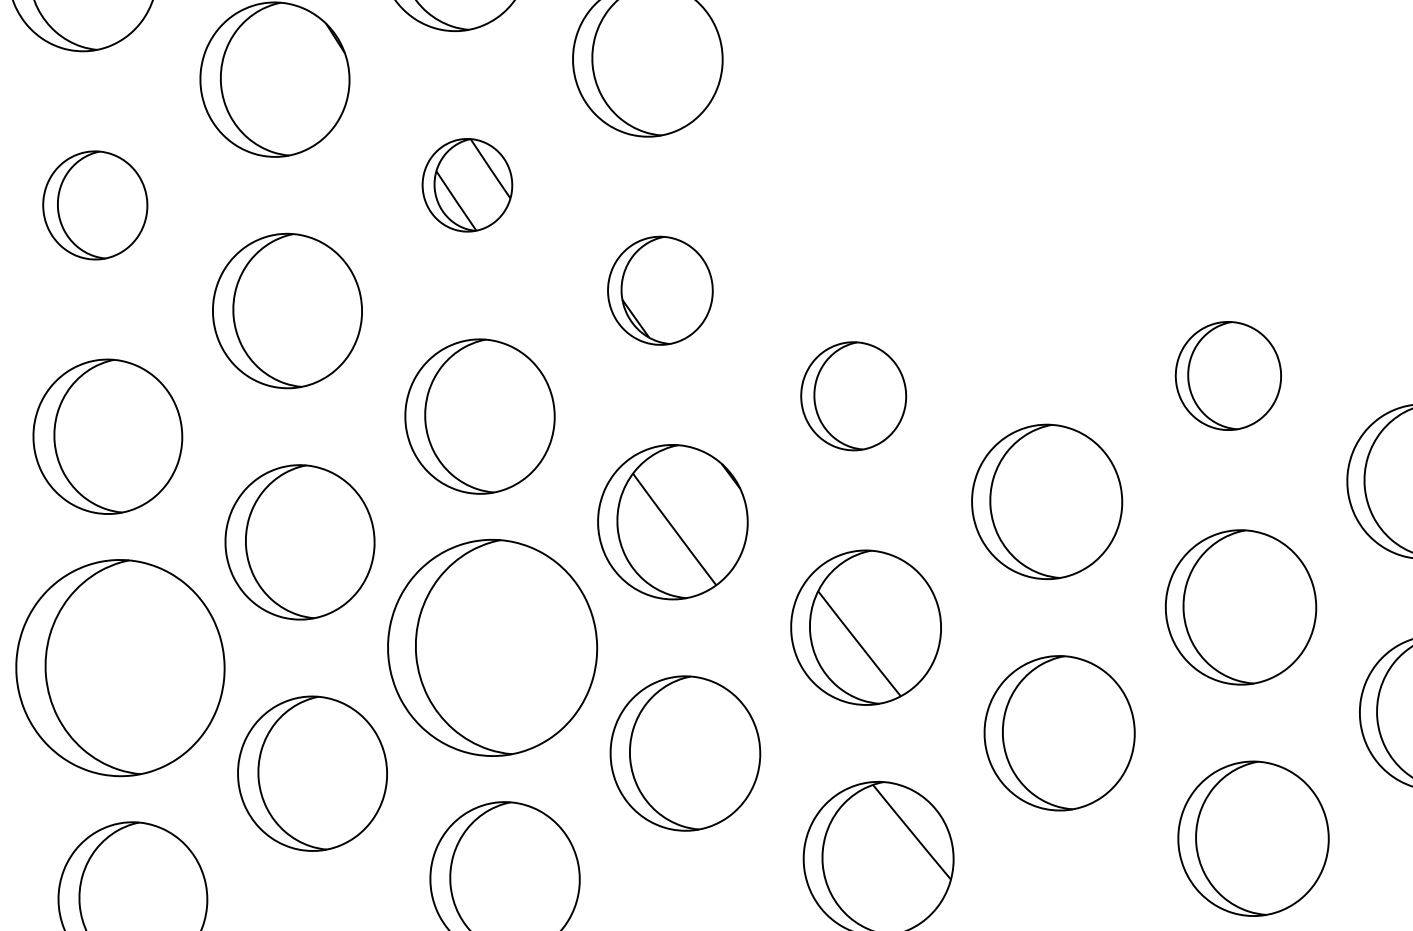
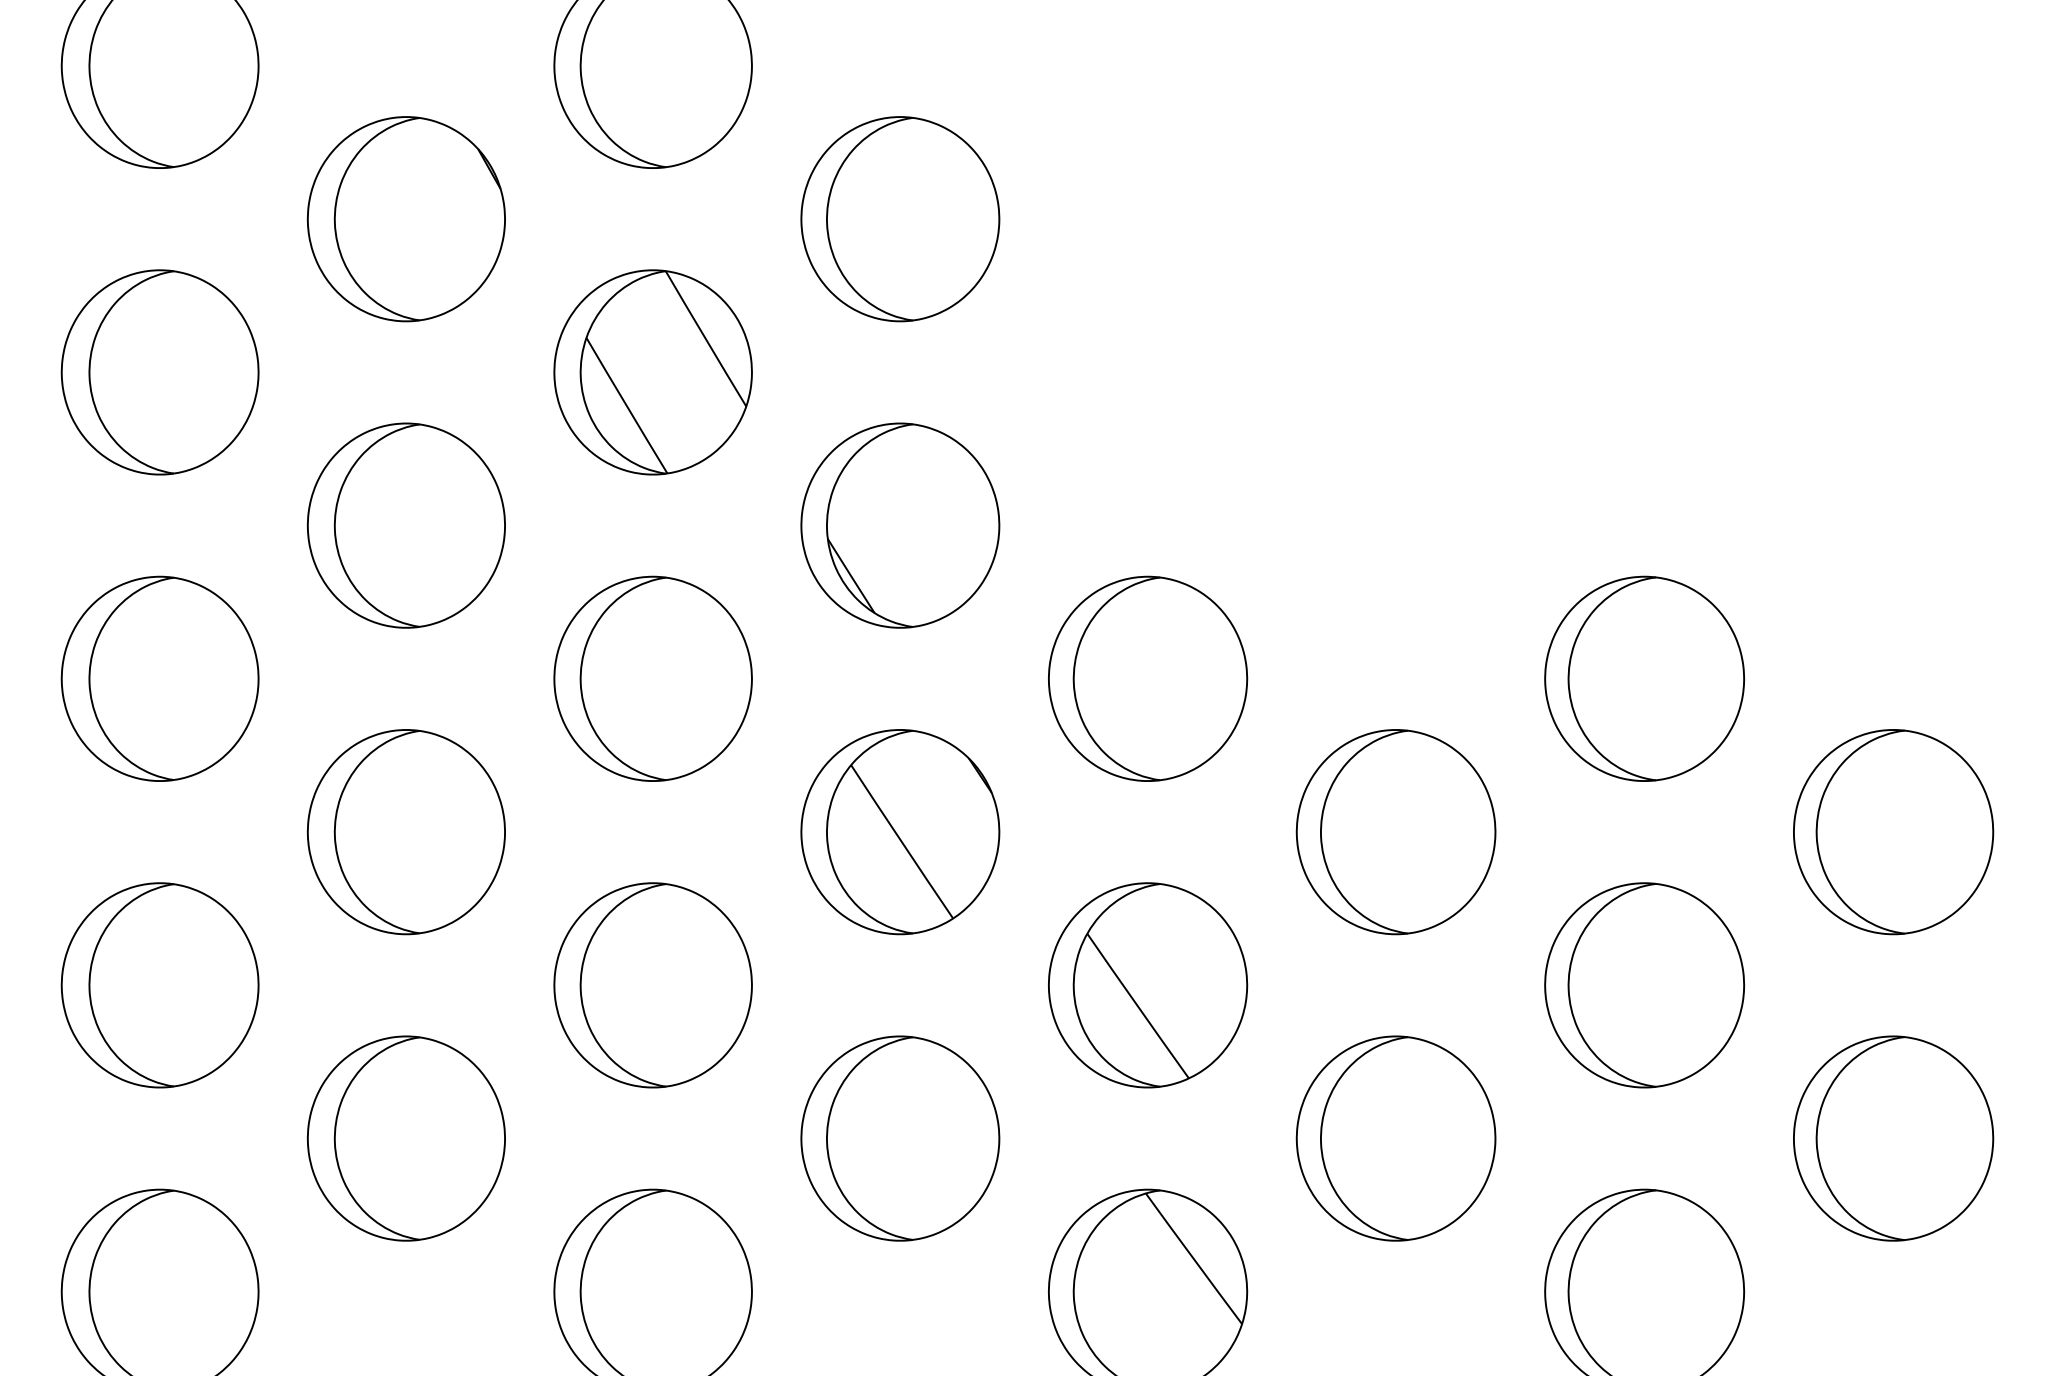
part: (467, 185) -> (652, 372), size x1.67
part: (94, 205) -> (159, 372), size x1.43
part: (660, 290) -> (900, 525), size x1.43
part: (1228, 375) -> (1644, 678), size x1.43
part: (853, 396) -> (1148, 678), size x1.43
part: (492, 648) -> (652, 985), size x0.71
part: (119, 668) -> (159, 985), size x0.71

